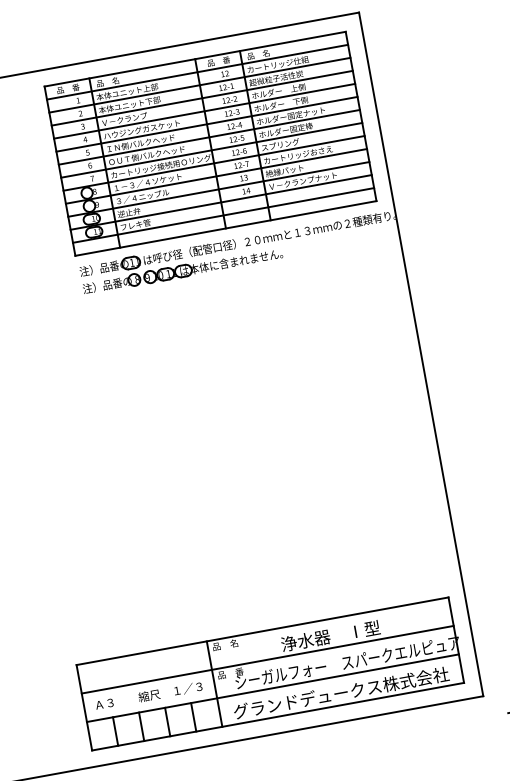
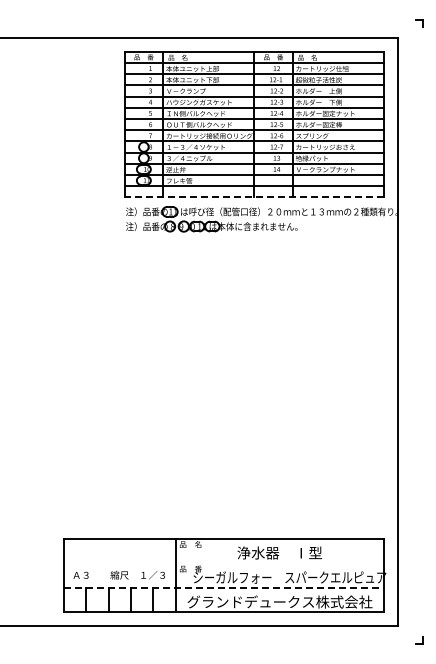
line: (226, 228) -> (254, 197), solid -> dashed
line: (267, 660) -> (223, 563), removed
line: (273, 687) -> (224, 587), solid -> dashed

